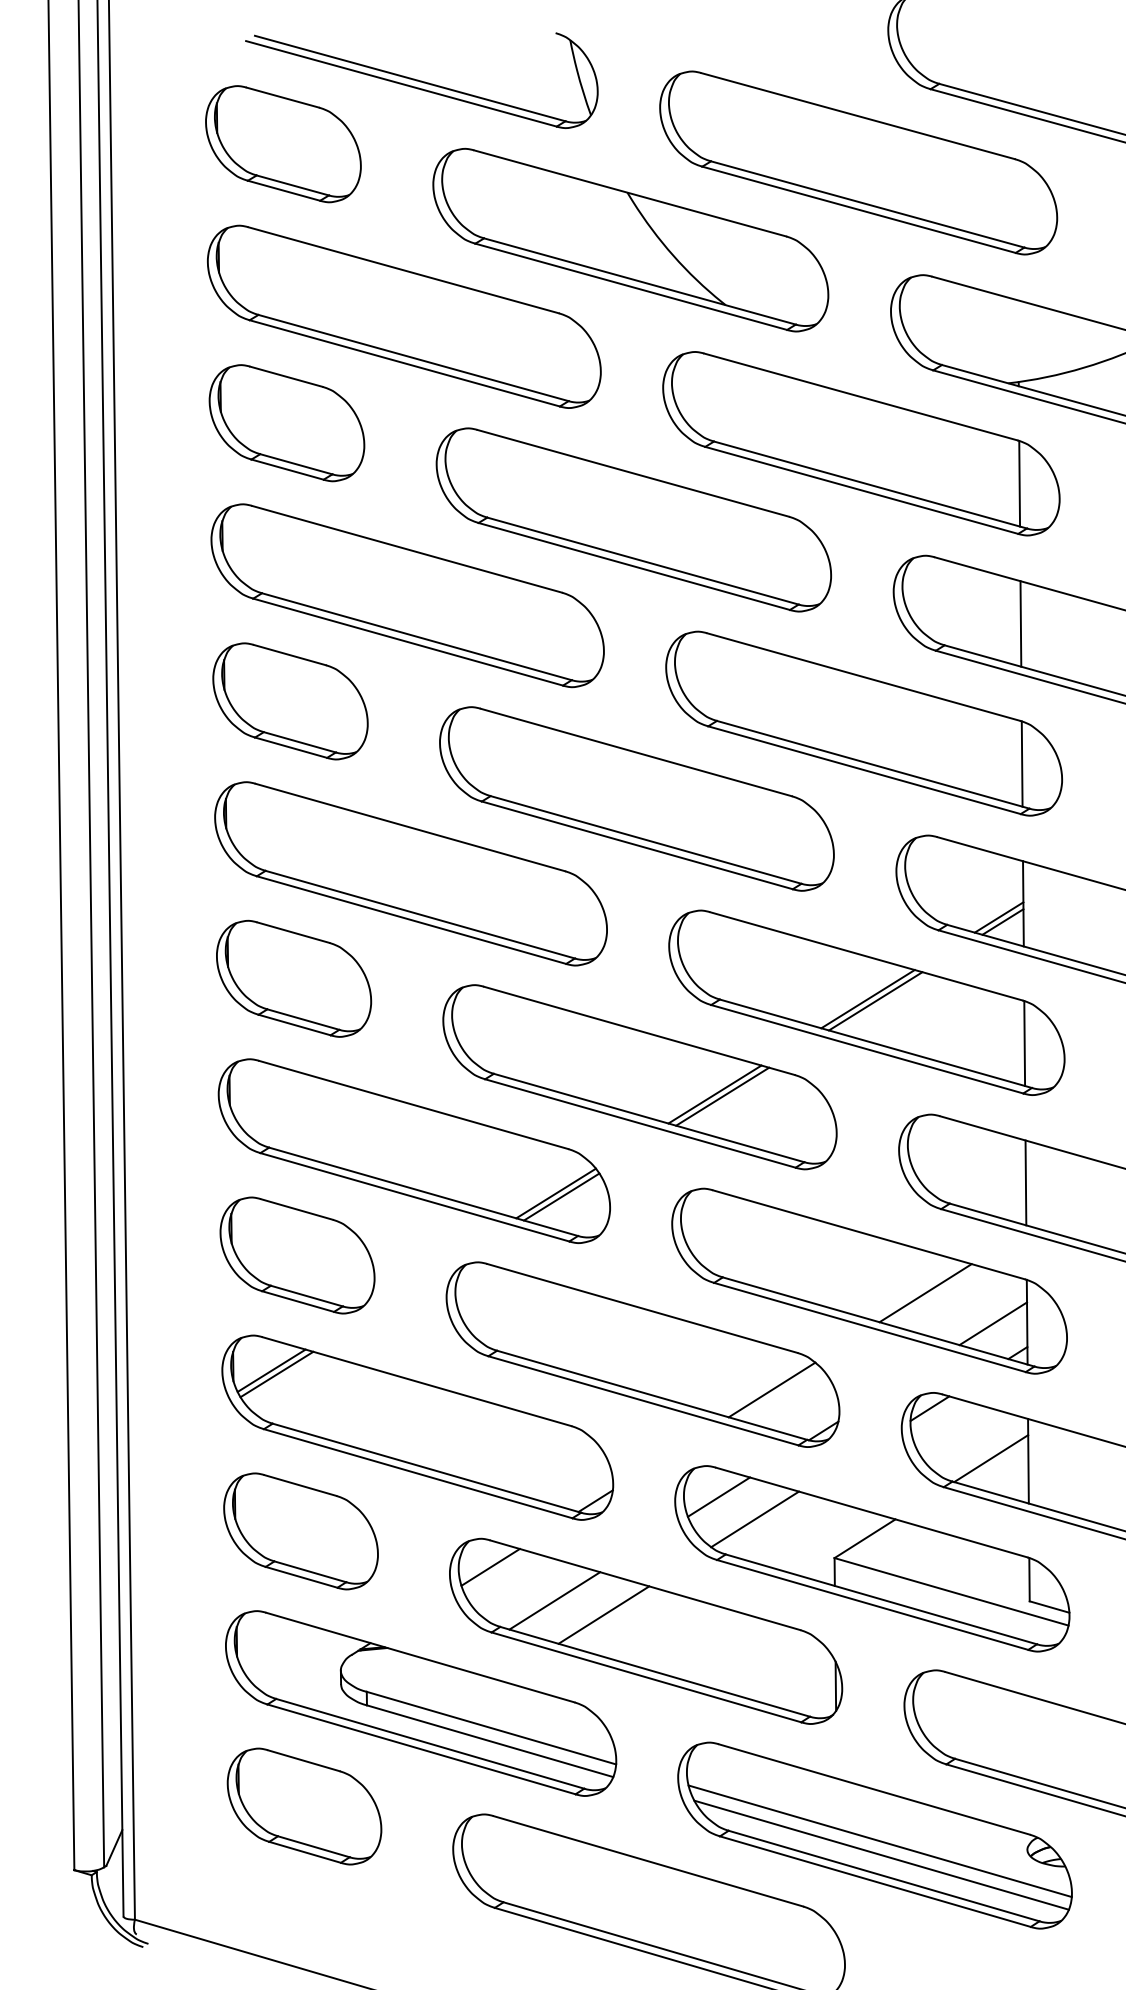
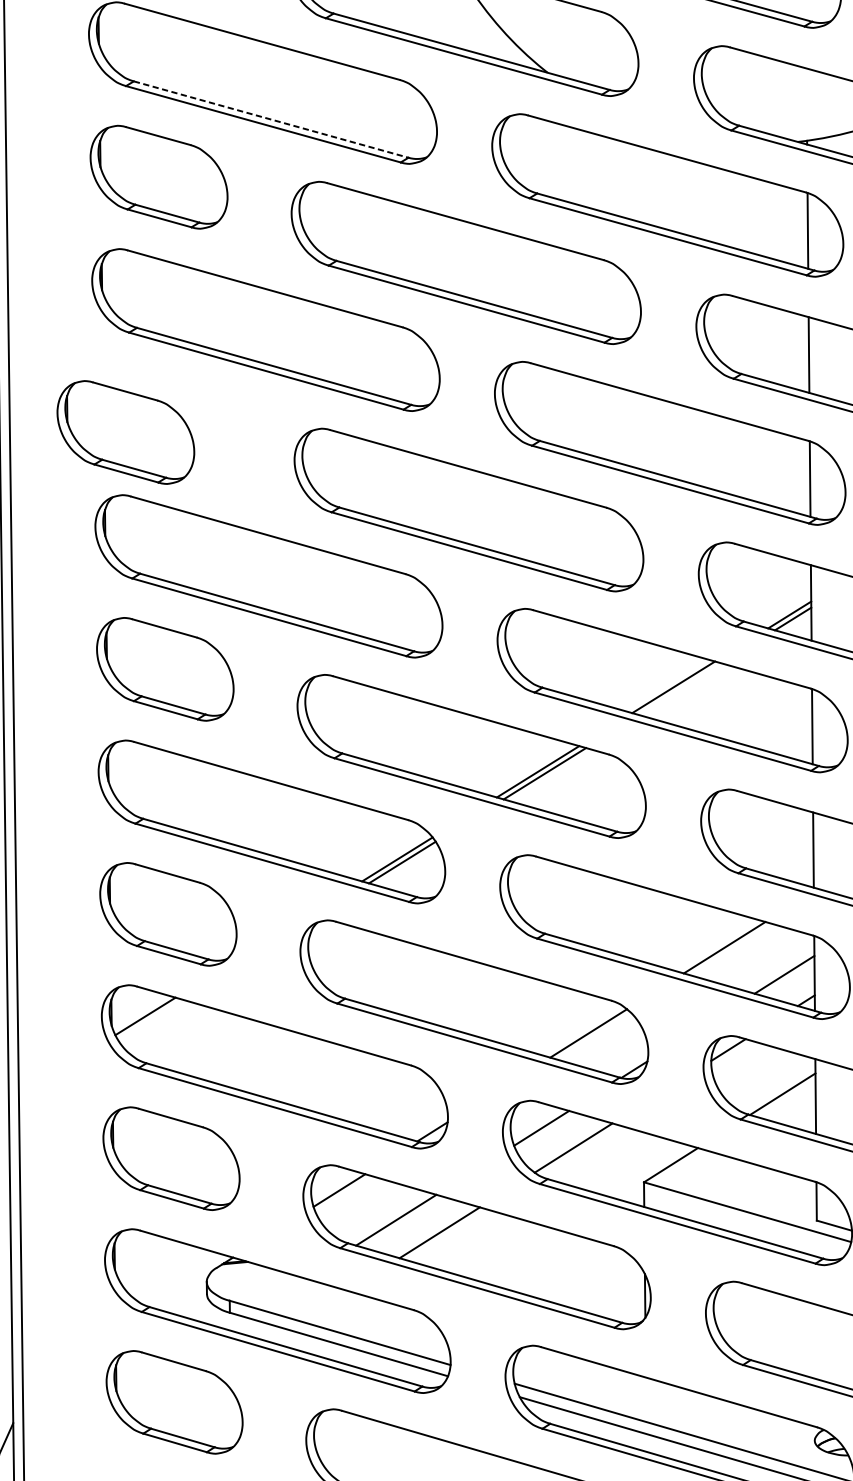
line: (413, 358) -> (271, 119), solid -> dashed
part: (290, 701) -> (125, 432), moved
line: (875, 1001) -> (680, 689), removed
line: (276, 1374) -> (149, 1019), removed

